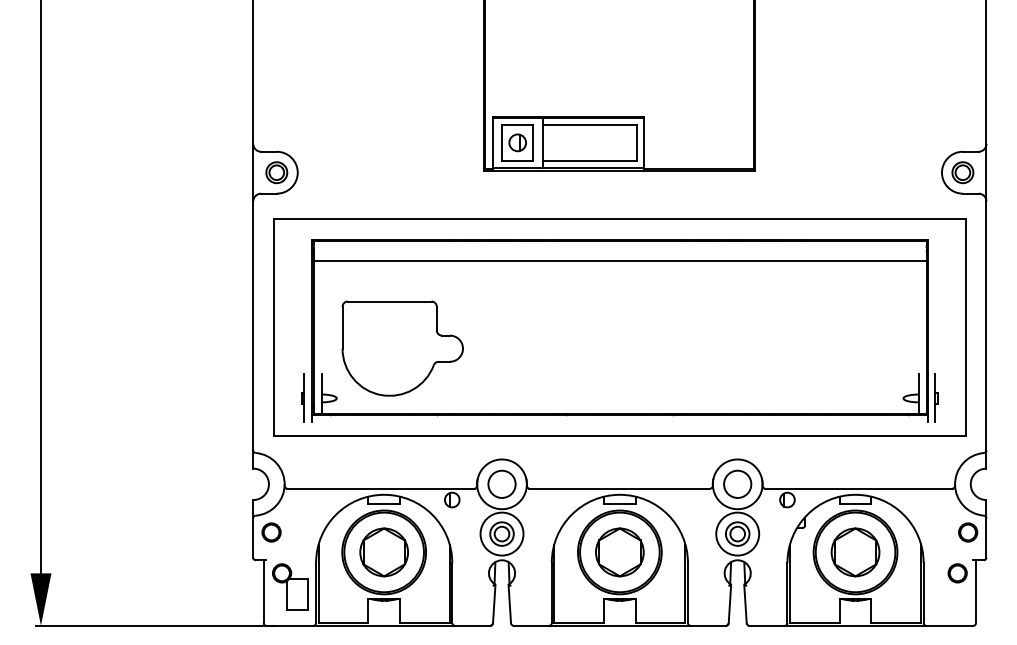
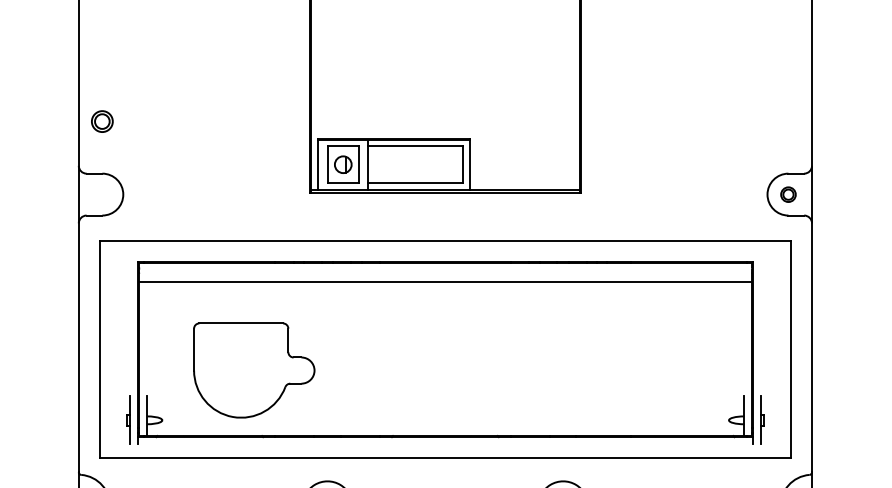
part: (276, 172) -> (102, 121), moved
part: (962, 172) -> (788, 194), size x0.7
part: (402, 348) -> (254, 370), moved

